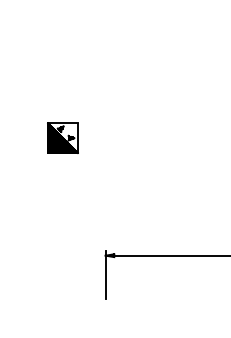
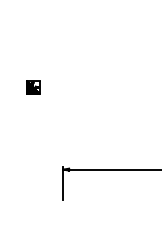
part: (63, 138) -> (33, 87), size x0.6

